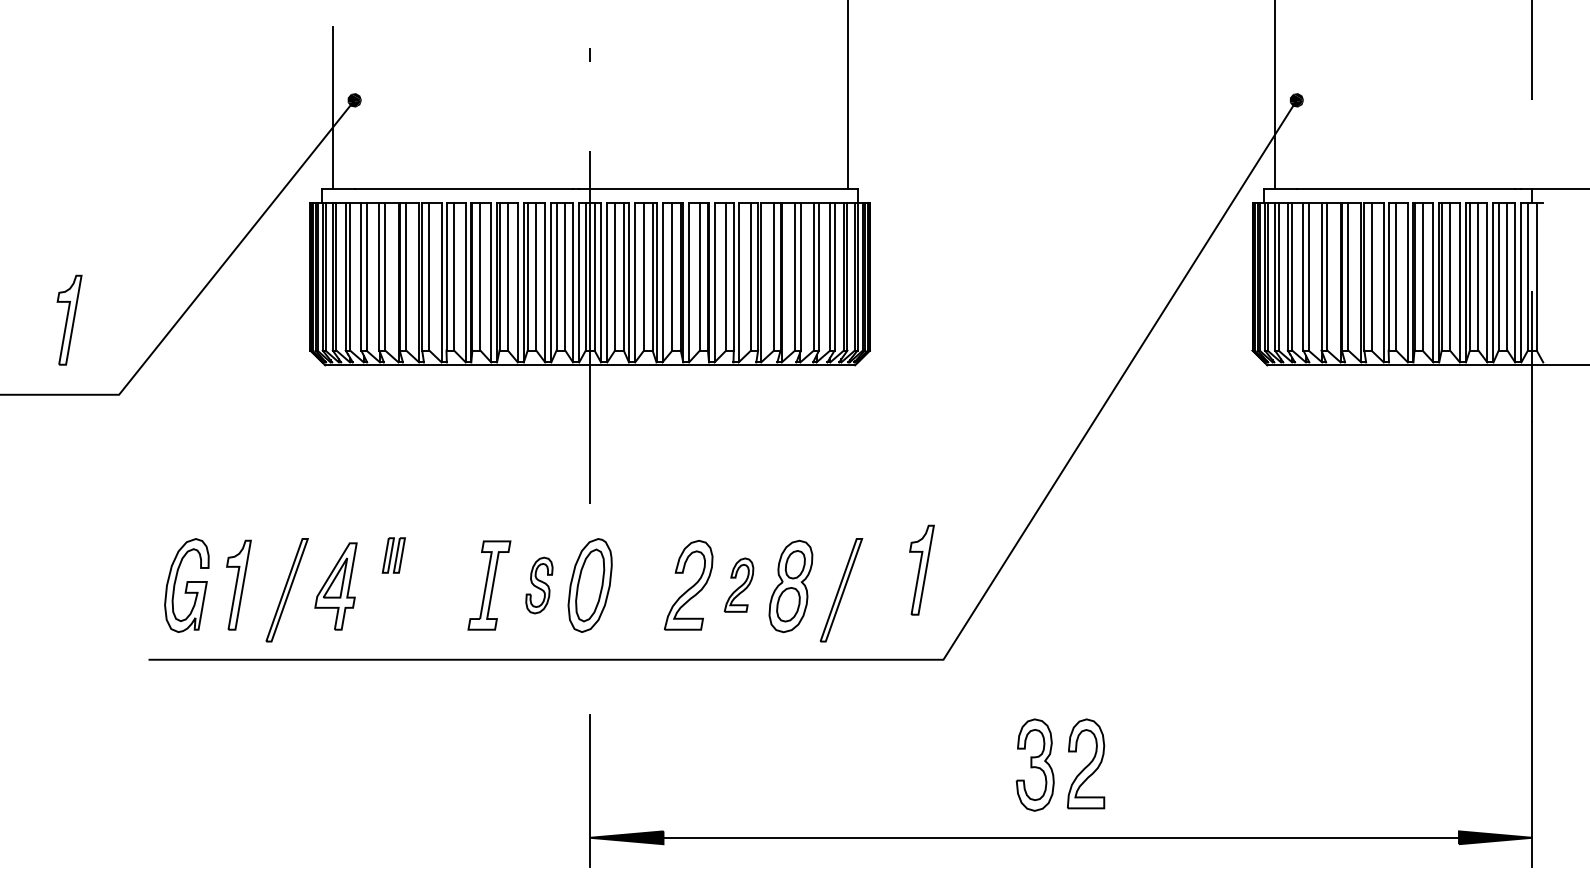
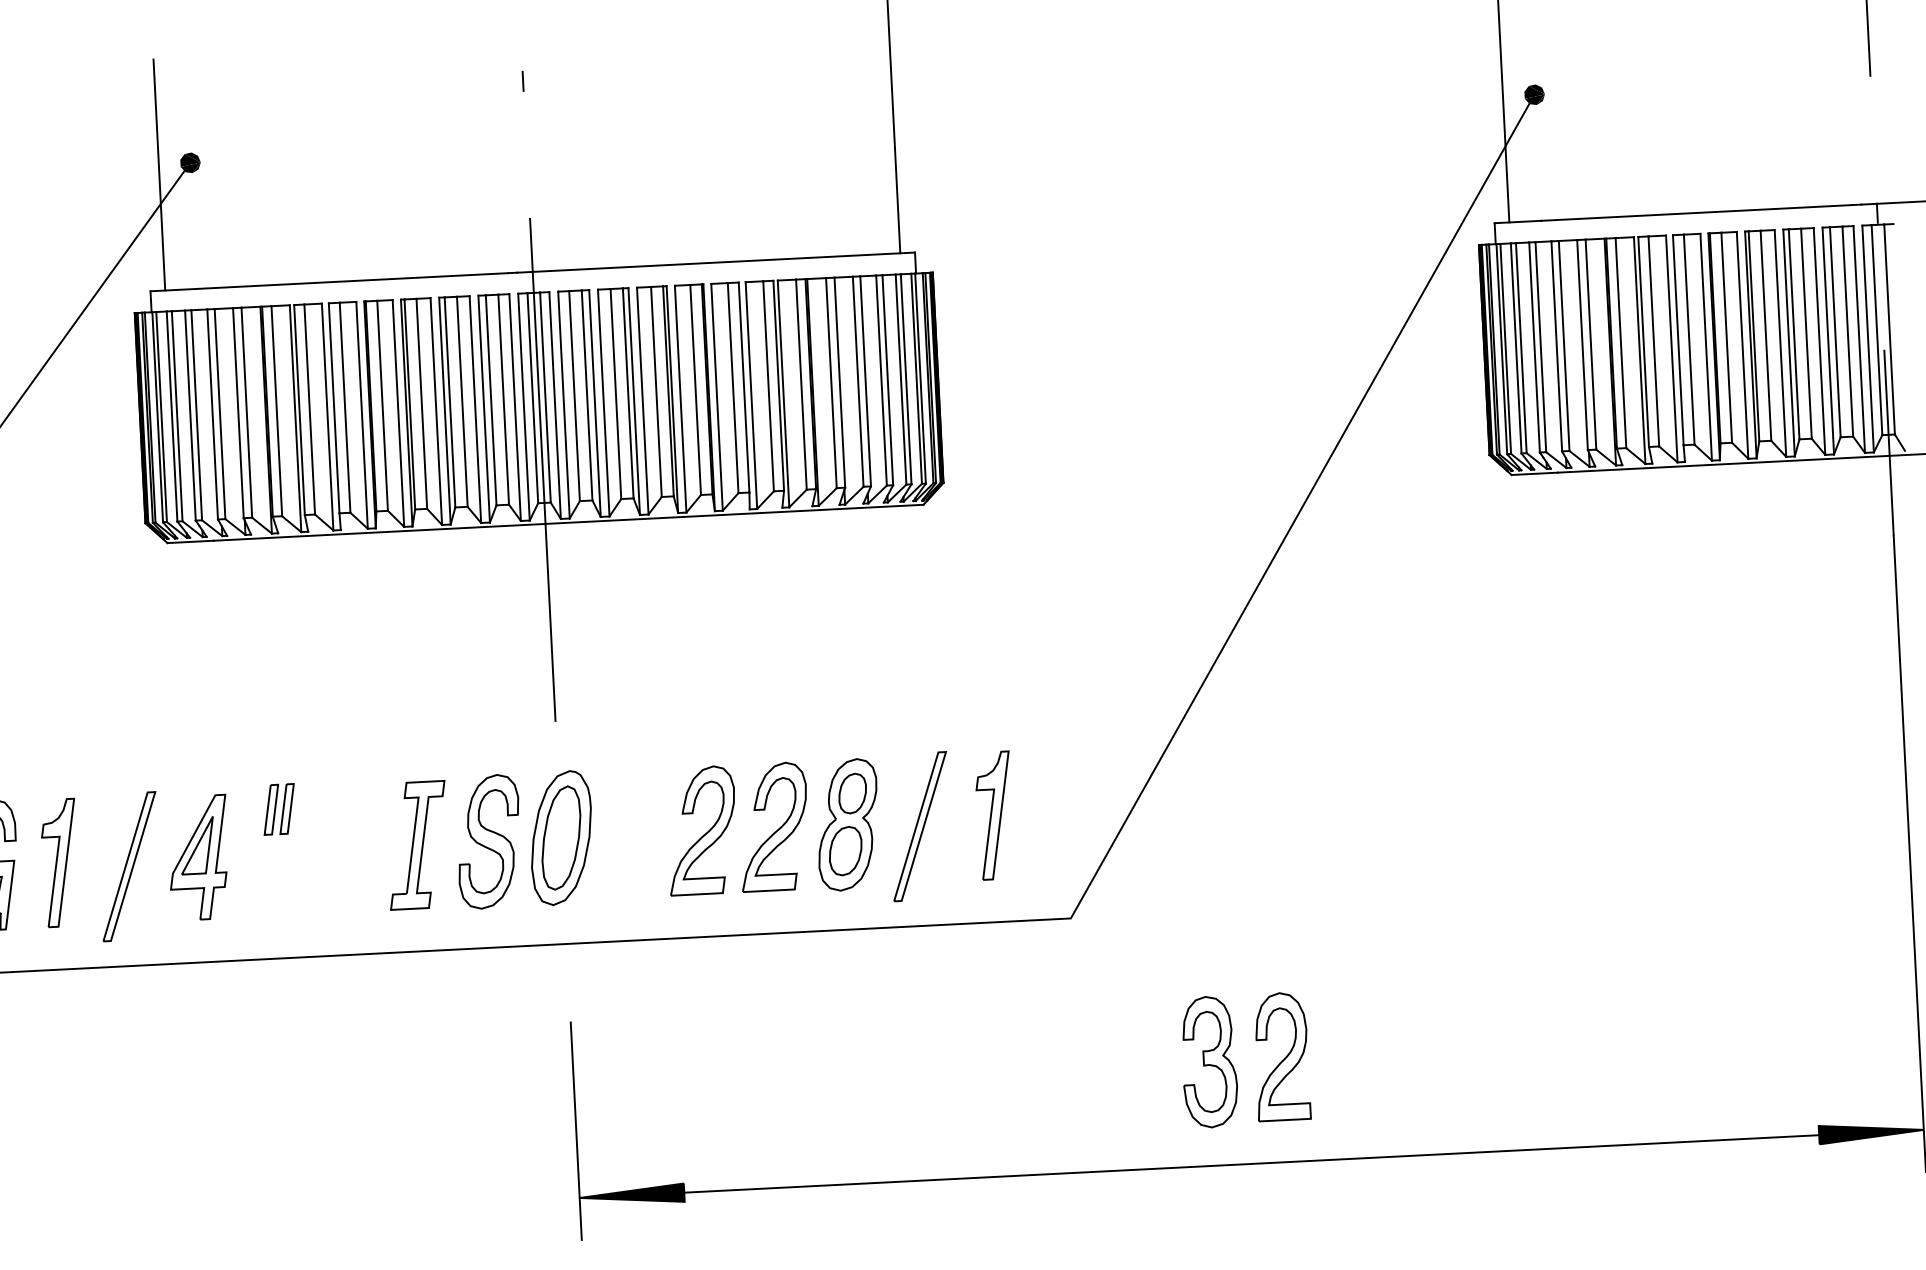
part: (921, 569) -> (994, 814), moved
part: (738, 584) -> (772, 825), size x1.67
part: (539, 585) -> (489, 841), size x1.67

